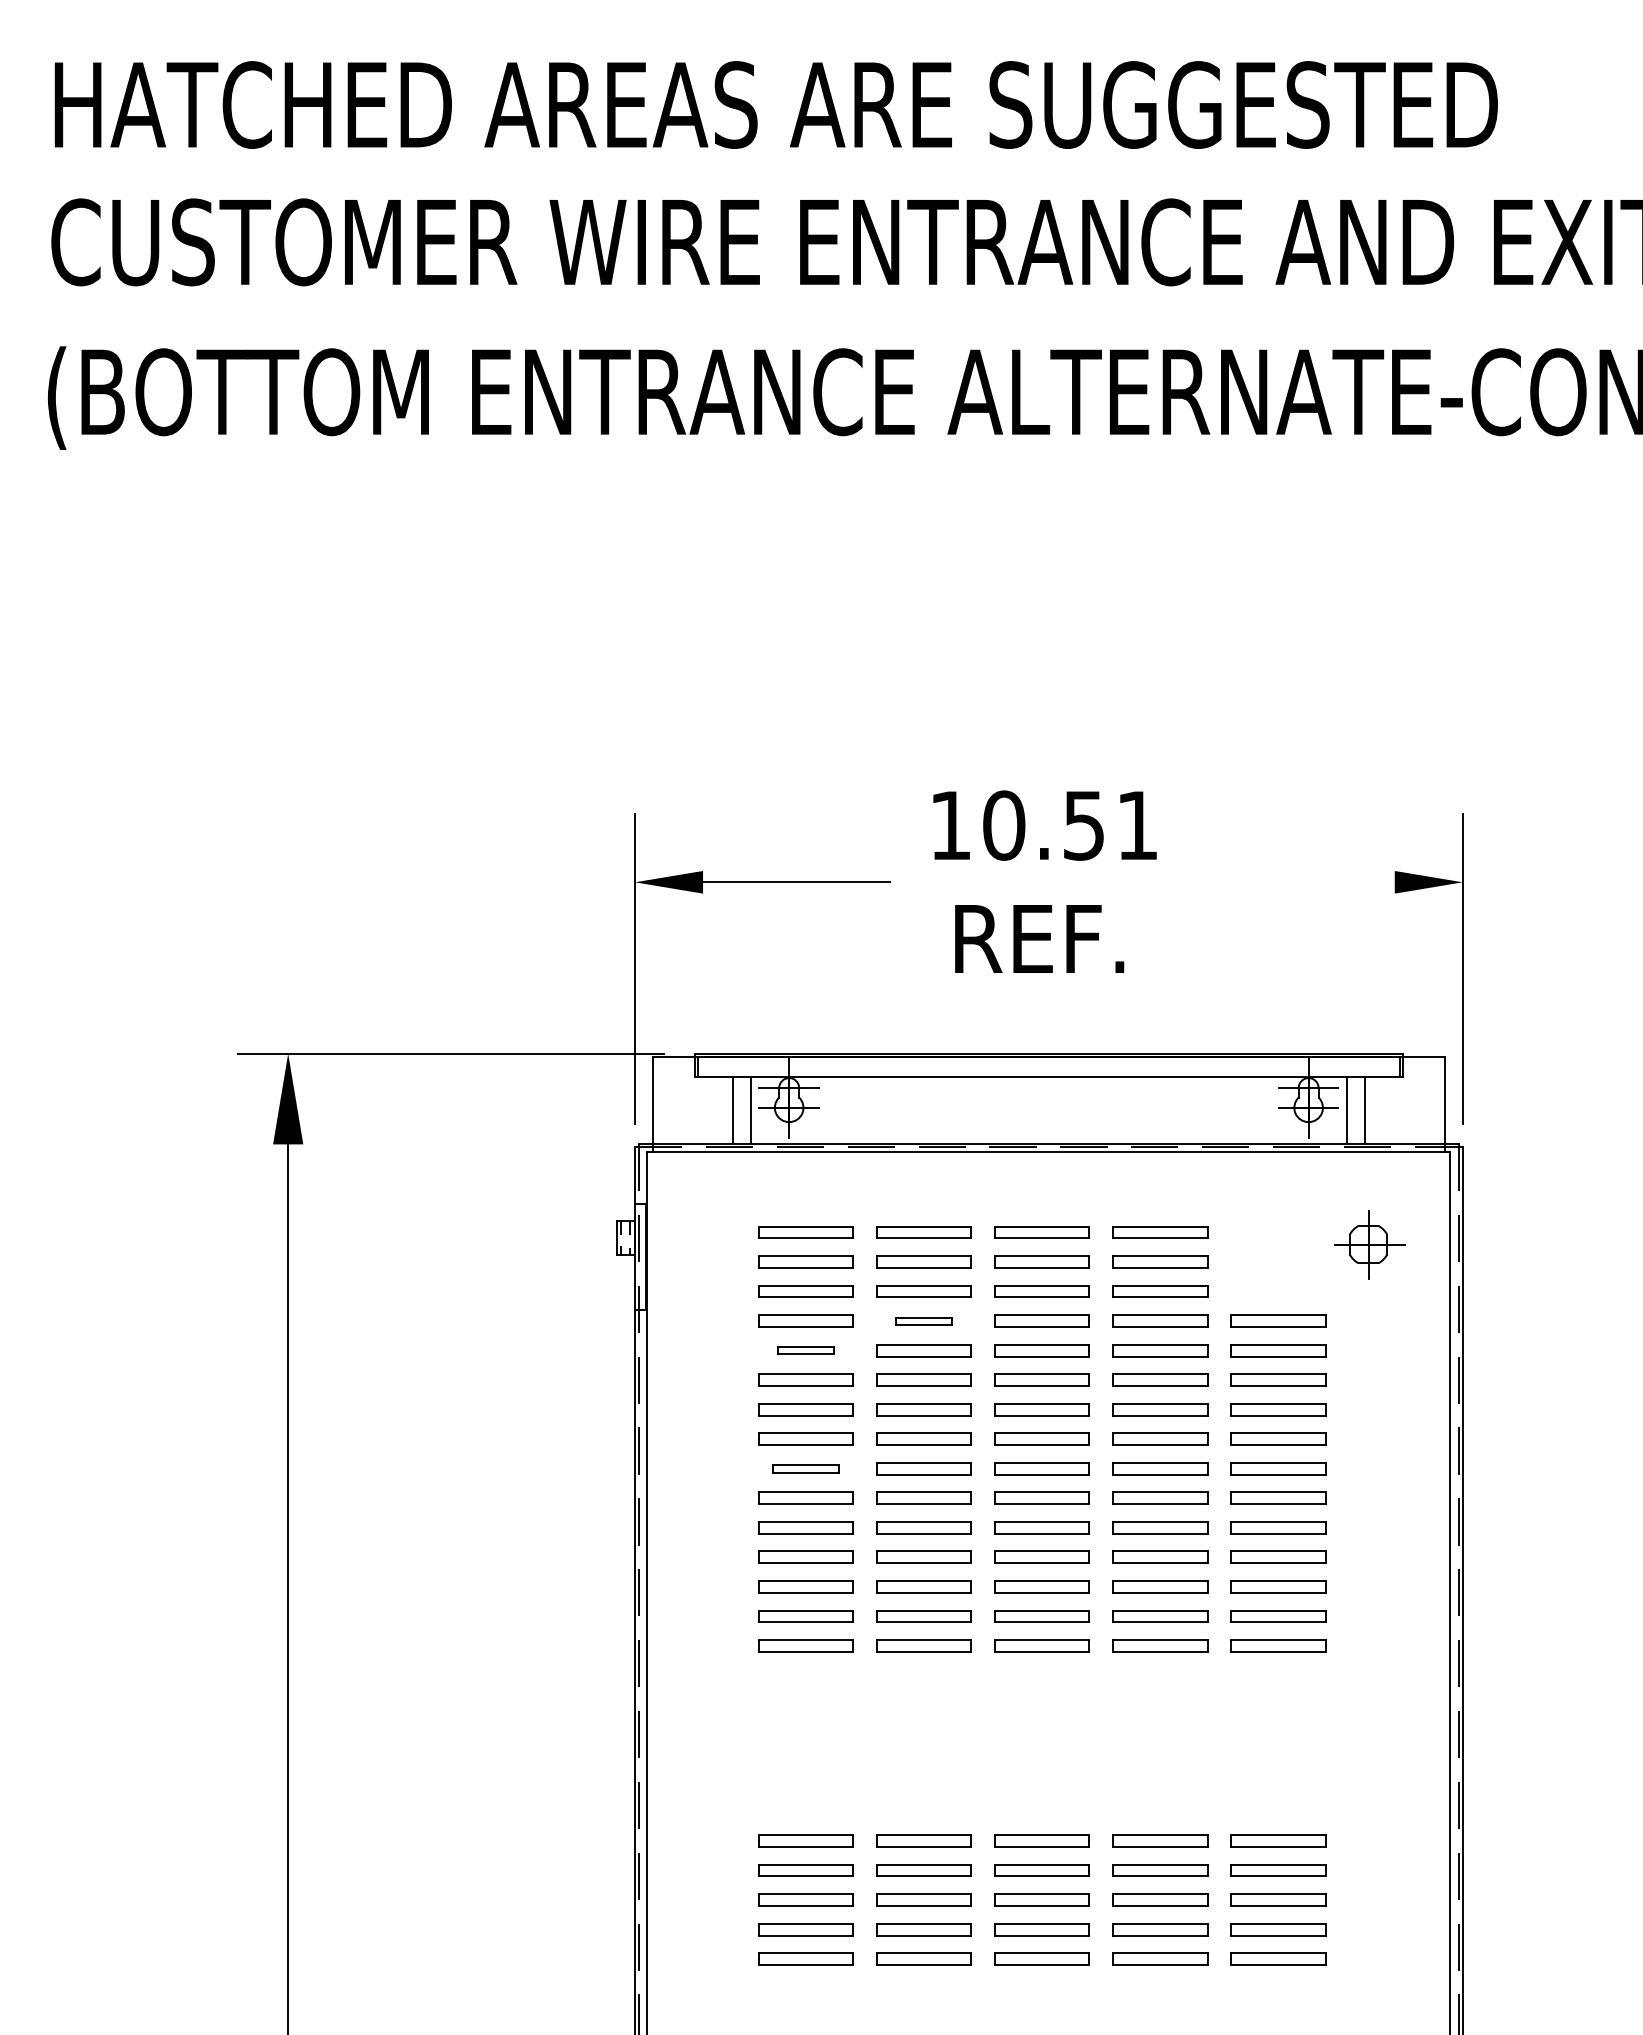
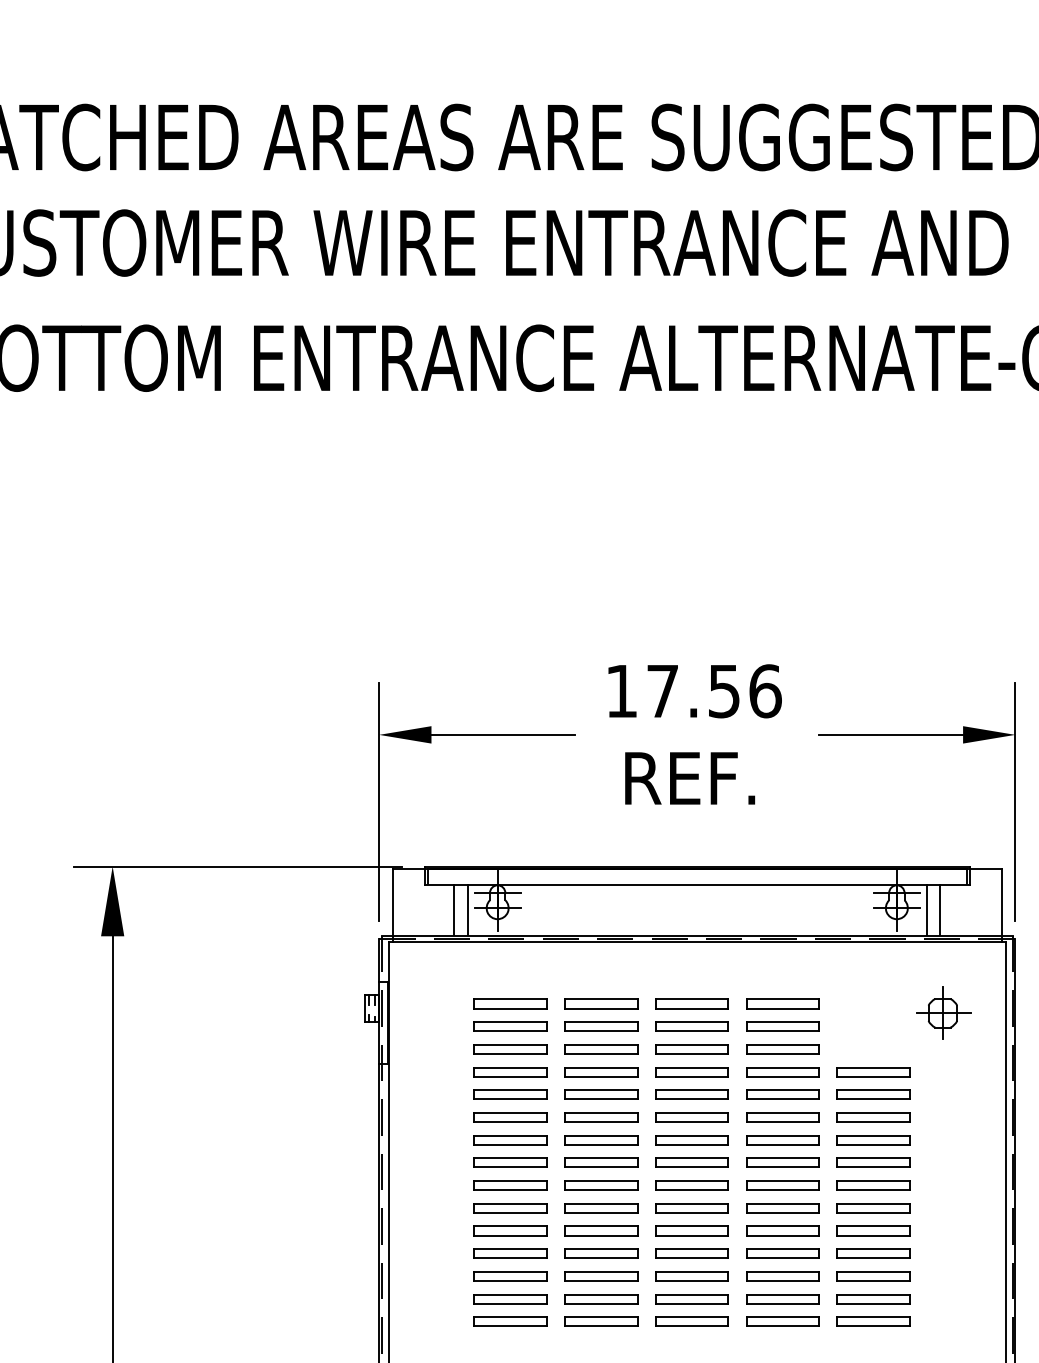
text: (1071, 825) -> (714, 691), 10.51 -> 17.56
line: (1300, 882) -> (890, 735), added
part: (923, 1320) -> (600, 1071), size x1.67
part: (805, 1350) -> (510, 1094), size x1.67
part: (805, 1468) -> (510, 1185), size x1.43

